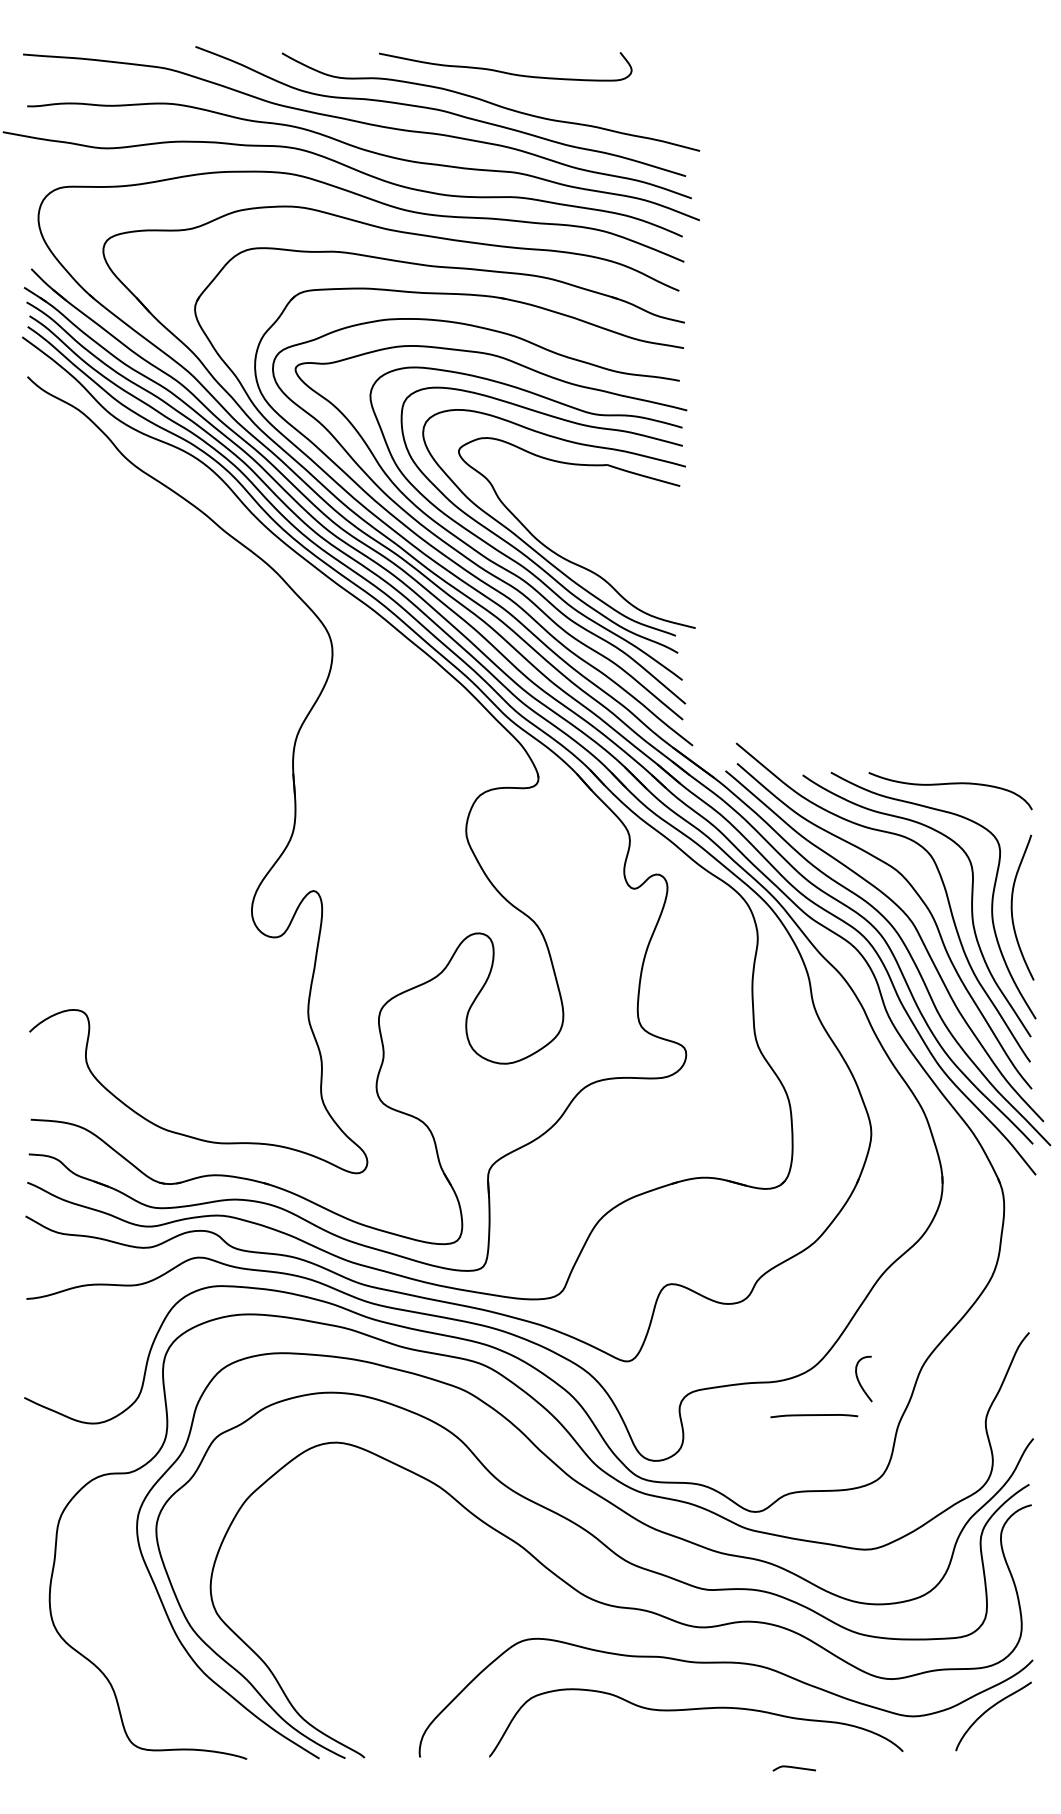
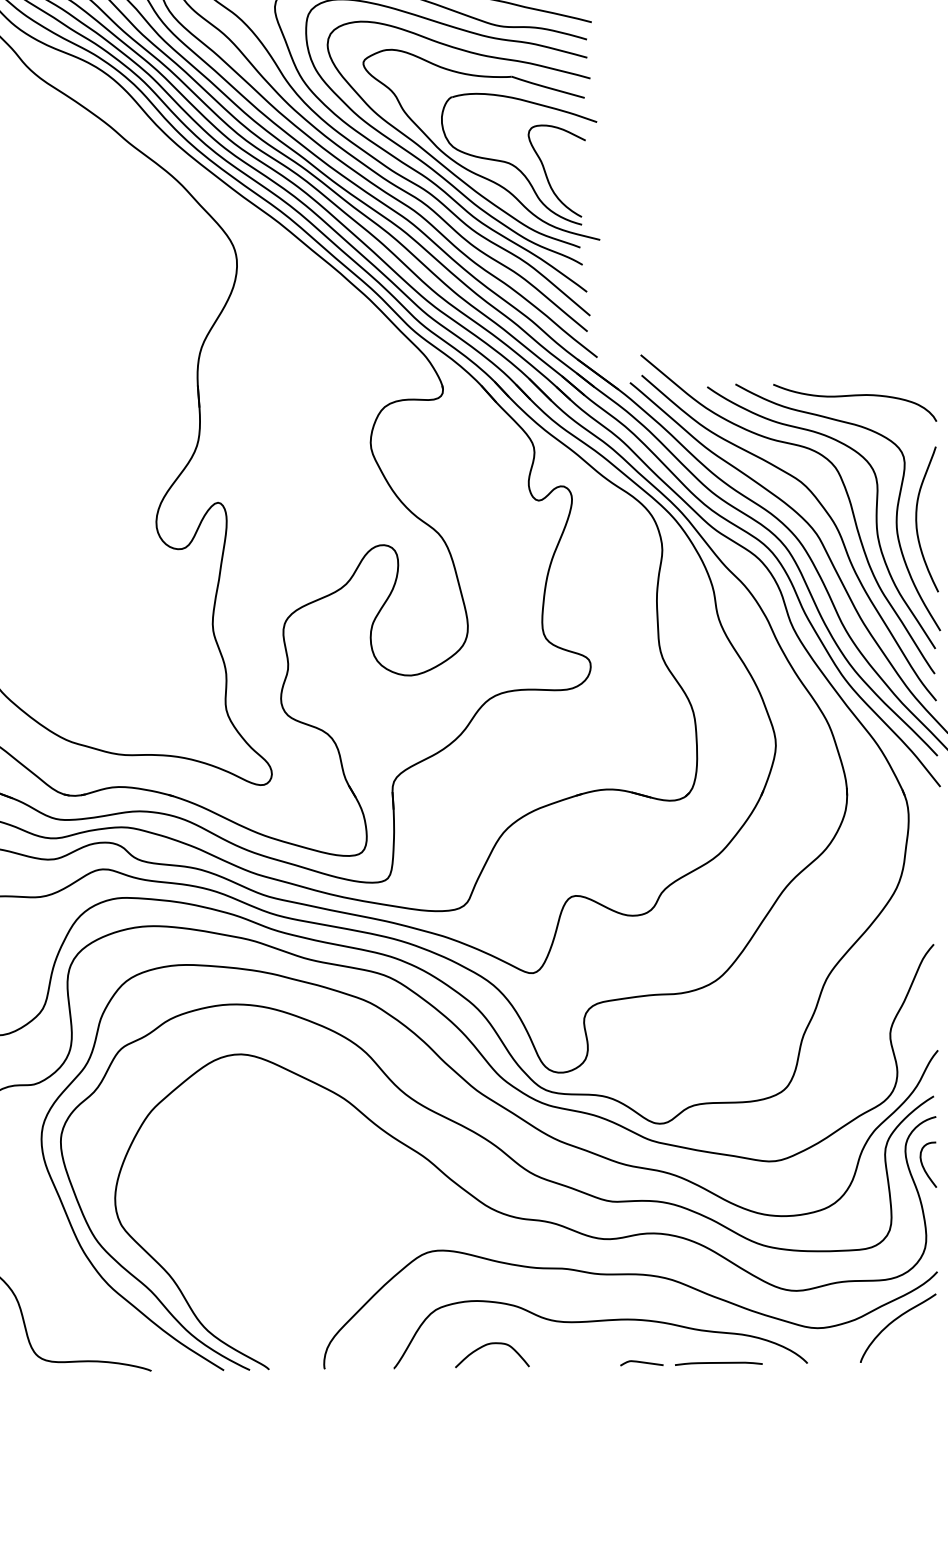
part: (610, 553) -> (515, 165), added
curve: (859, 1380) -> (924, 1166), moved
curve: (814, 1415) -> (719, 1363), moved
curve: (584, 1733) -> (489, 1345), added
curve: (793, 1768) -> (641, 1363), moved

